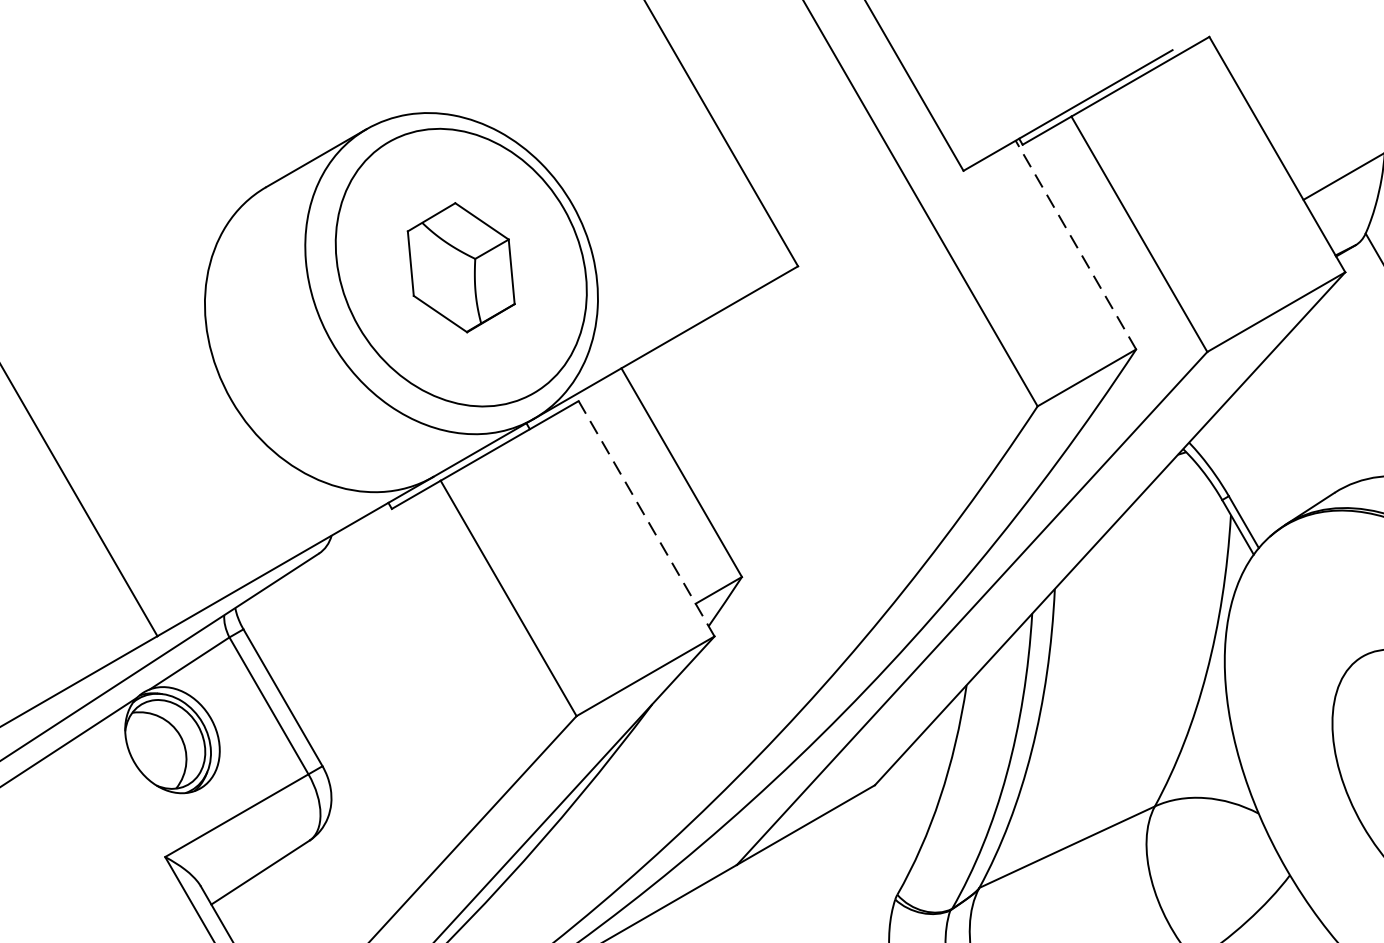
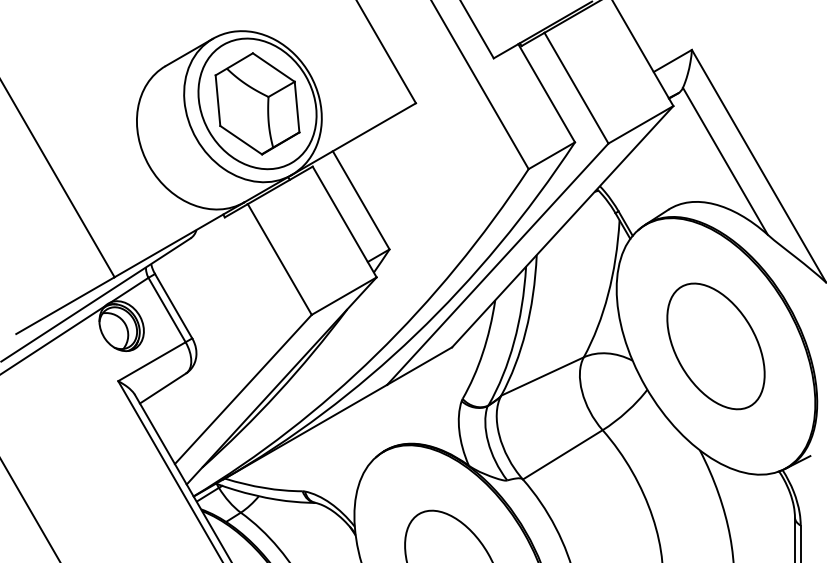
line: (1075, 245) -> (546, 93), dashed -> solid
part: (461, 266) -> (257, 103), size x1.67
line: (646, 519) -> (344, 222), dashed -> solid

